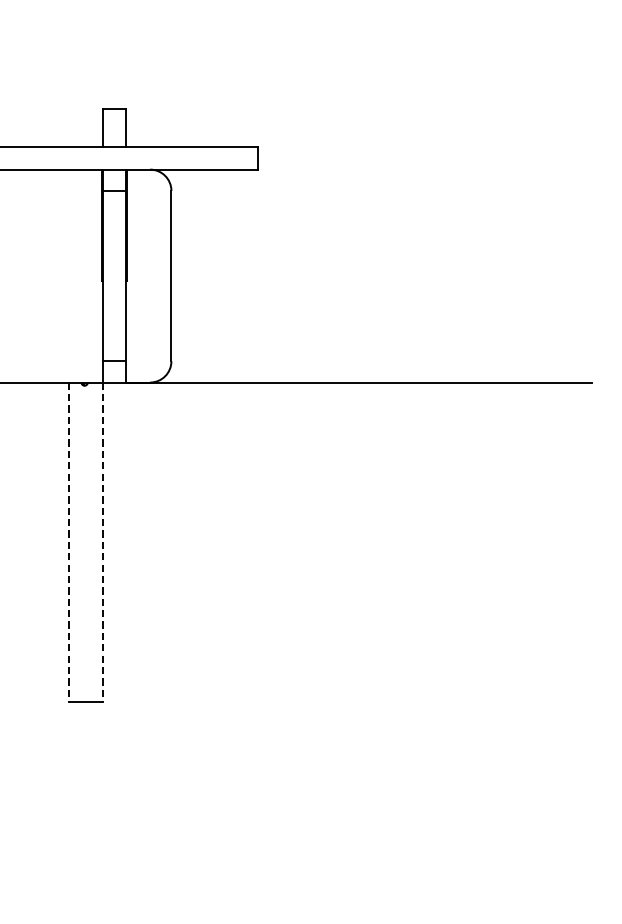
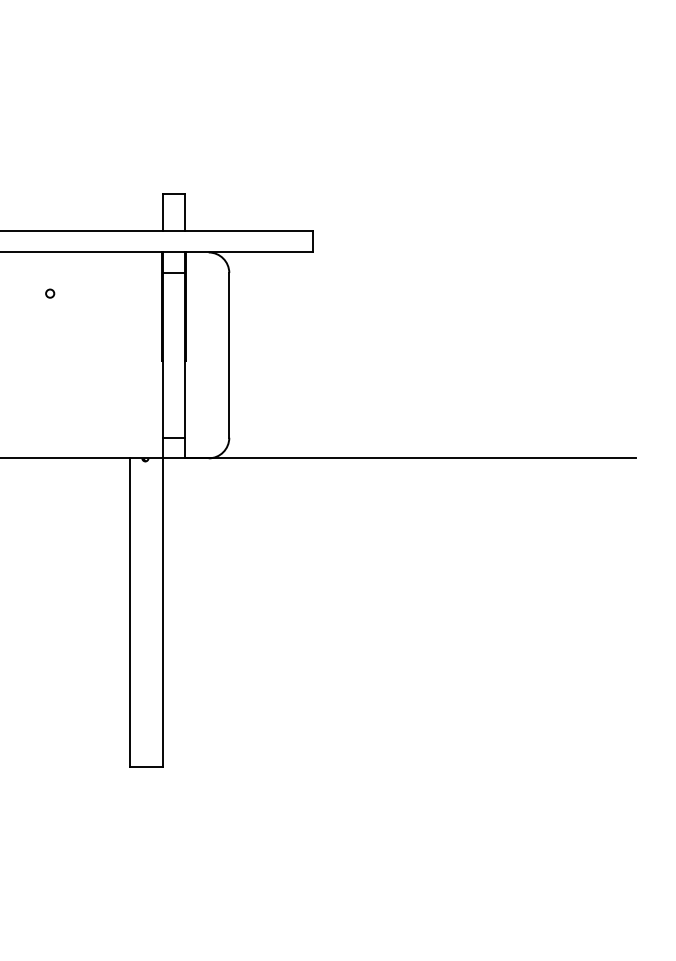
line: (69, 543) -> (130, 613), dashed -> solid
line: (103, 543) -> (163, 613), dashed -> solid

